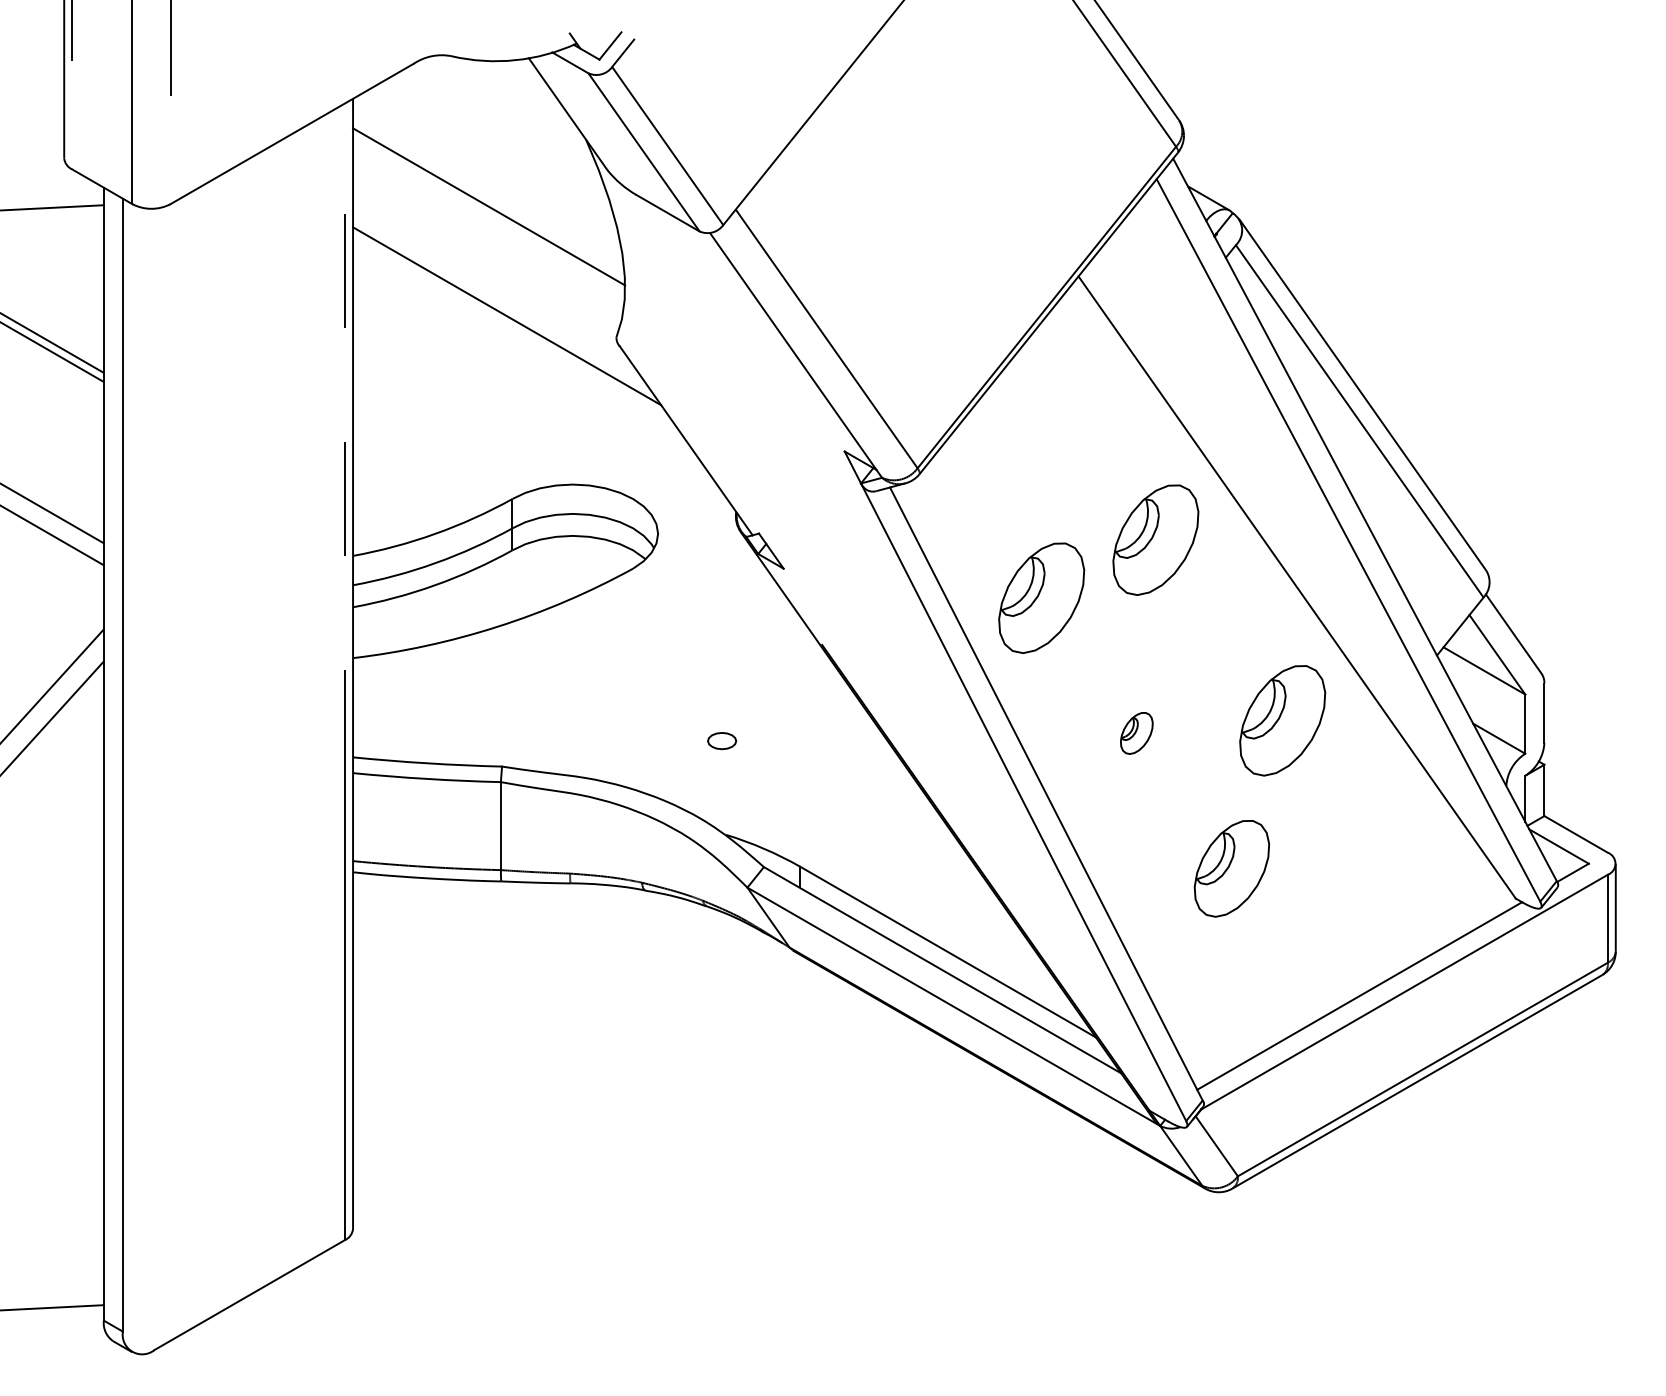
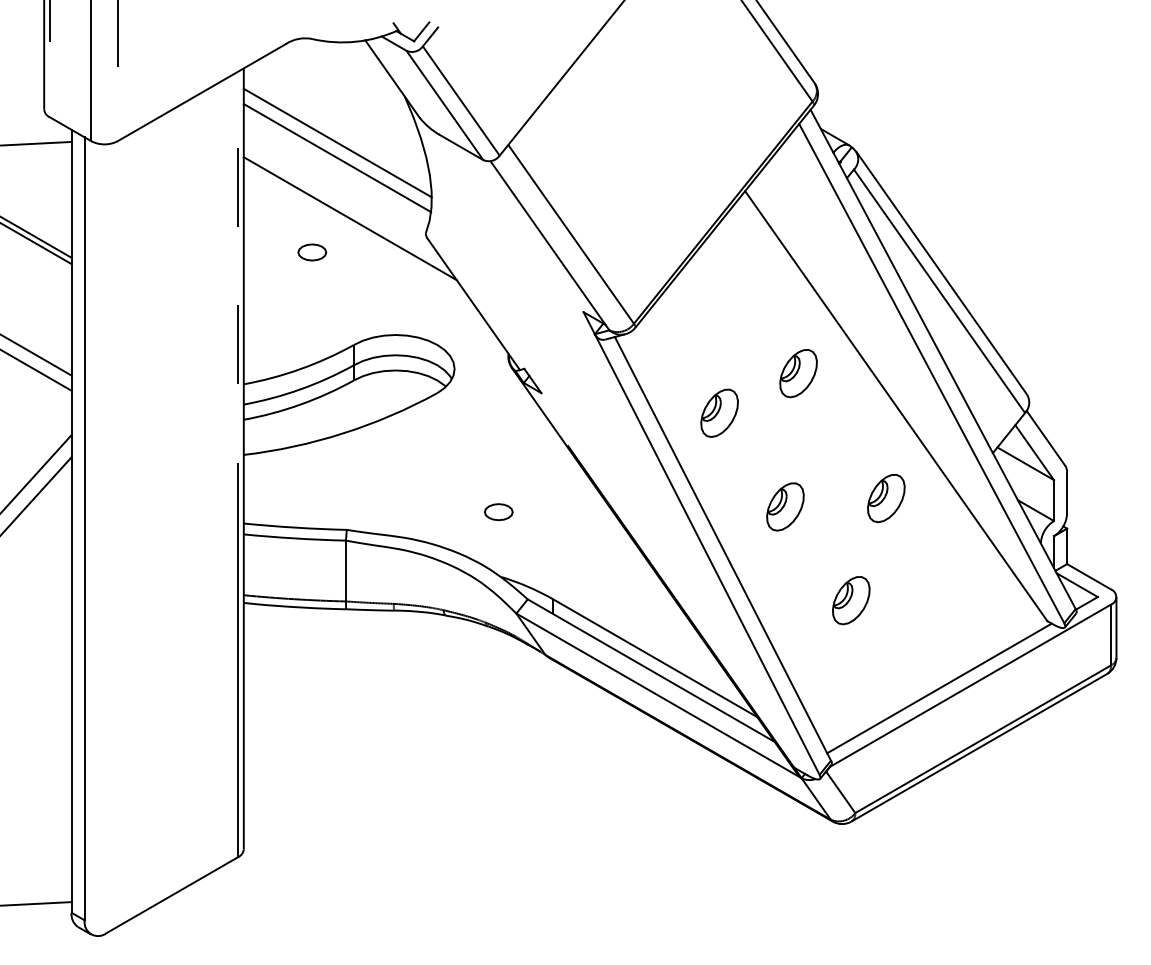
line: (488, 229) -> (337, 158), added
part: (452, 365) -> (312, 252), added
part: (1155, 540) -> (798, 373), size x0.62
part: (1041, 596) -> (719, 412), size x0.62
part: (1283, 721) -> (886, 498), size x0.62
part: (1136, 732) -> (785, 506), size x1.67
part: (721, 741) -> (498, 512), size x1.43
part: (1232, 868) -> (851, 600), size x0.71

